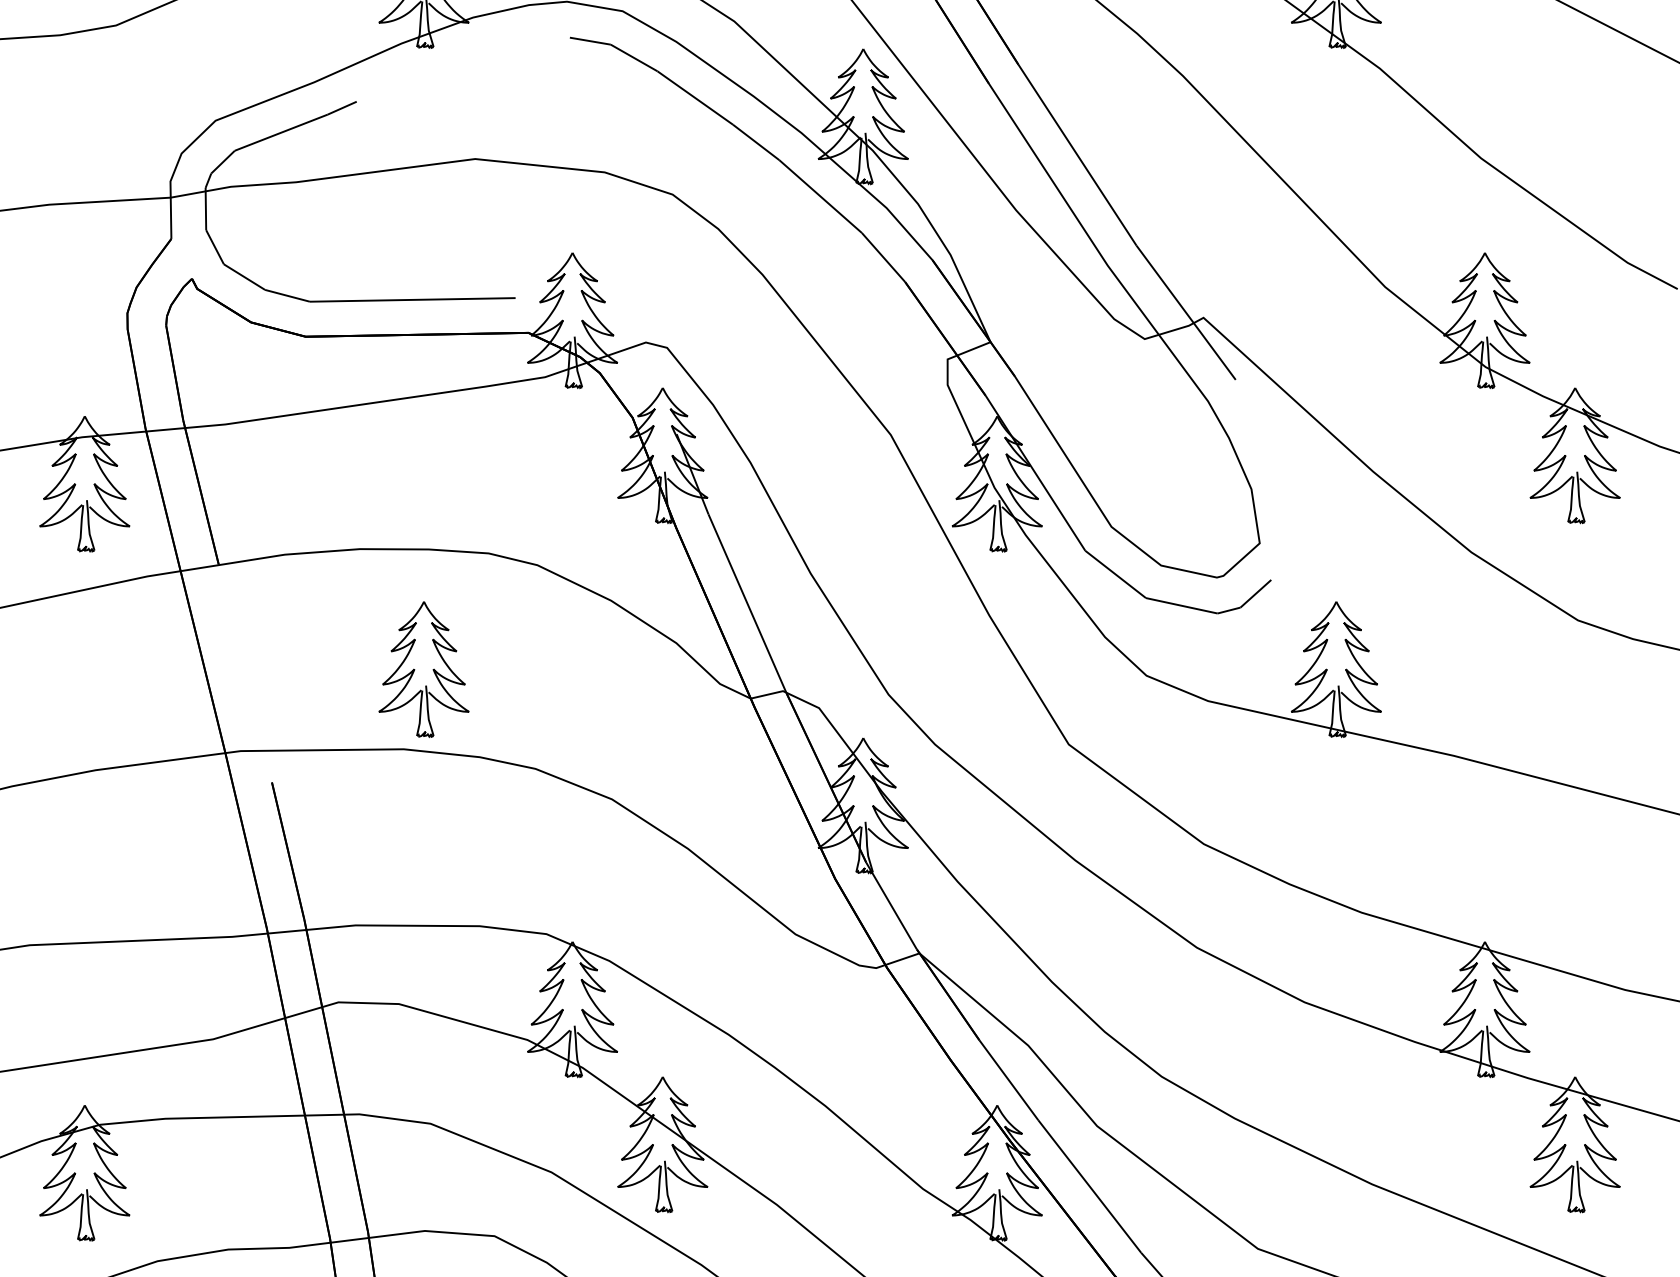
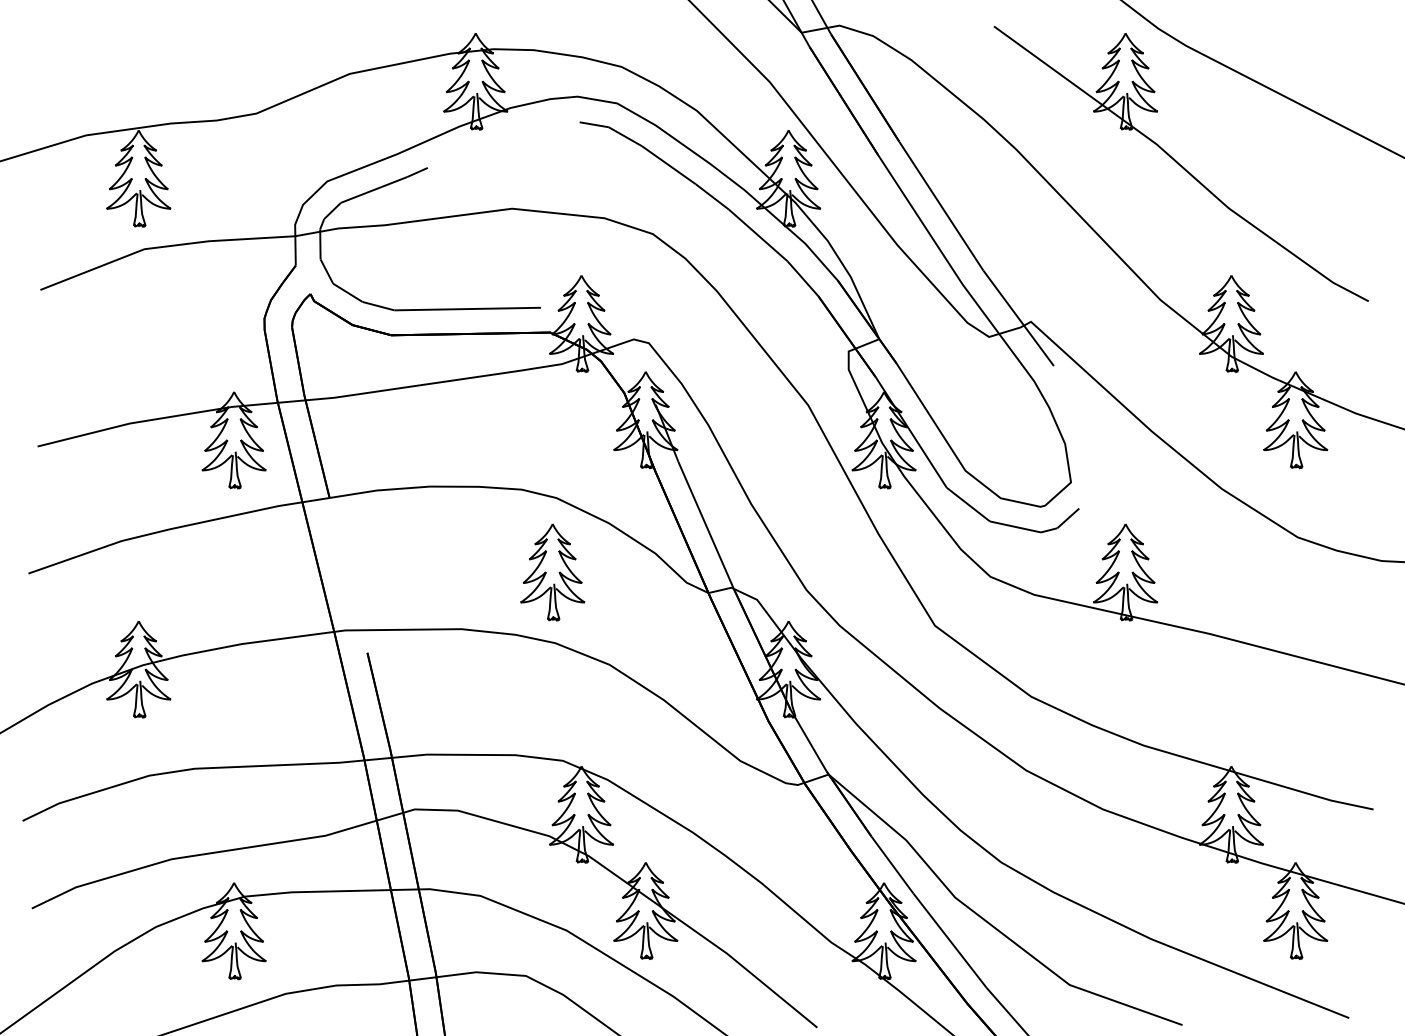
part: (423, 669) -> (552, 572), moved

